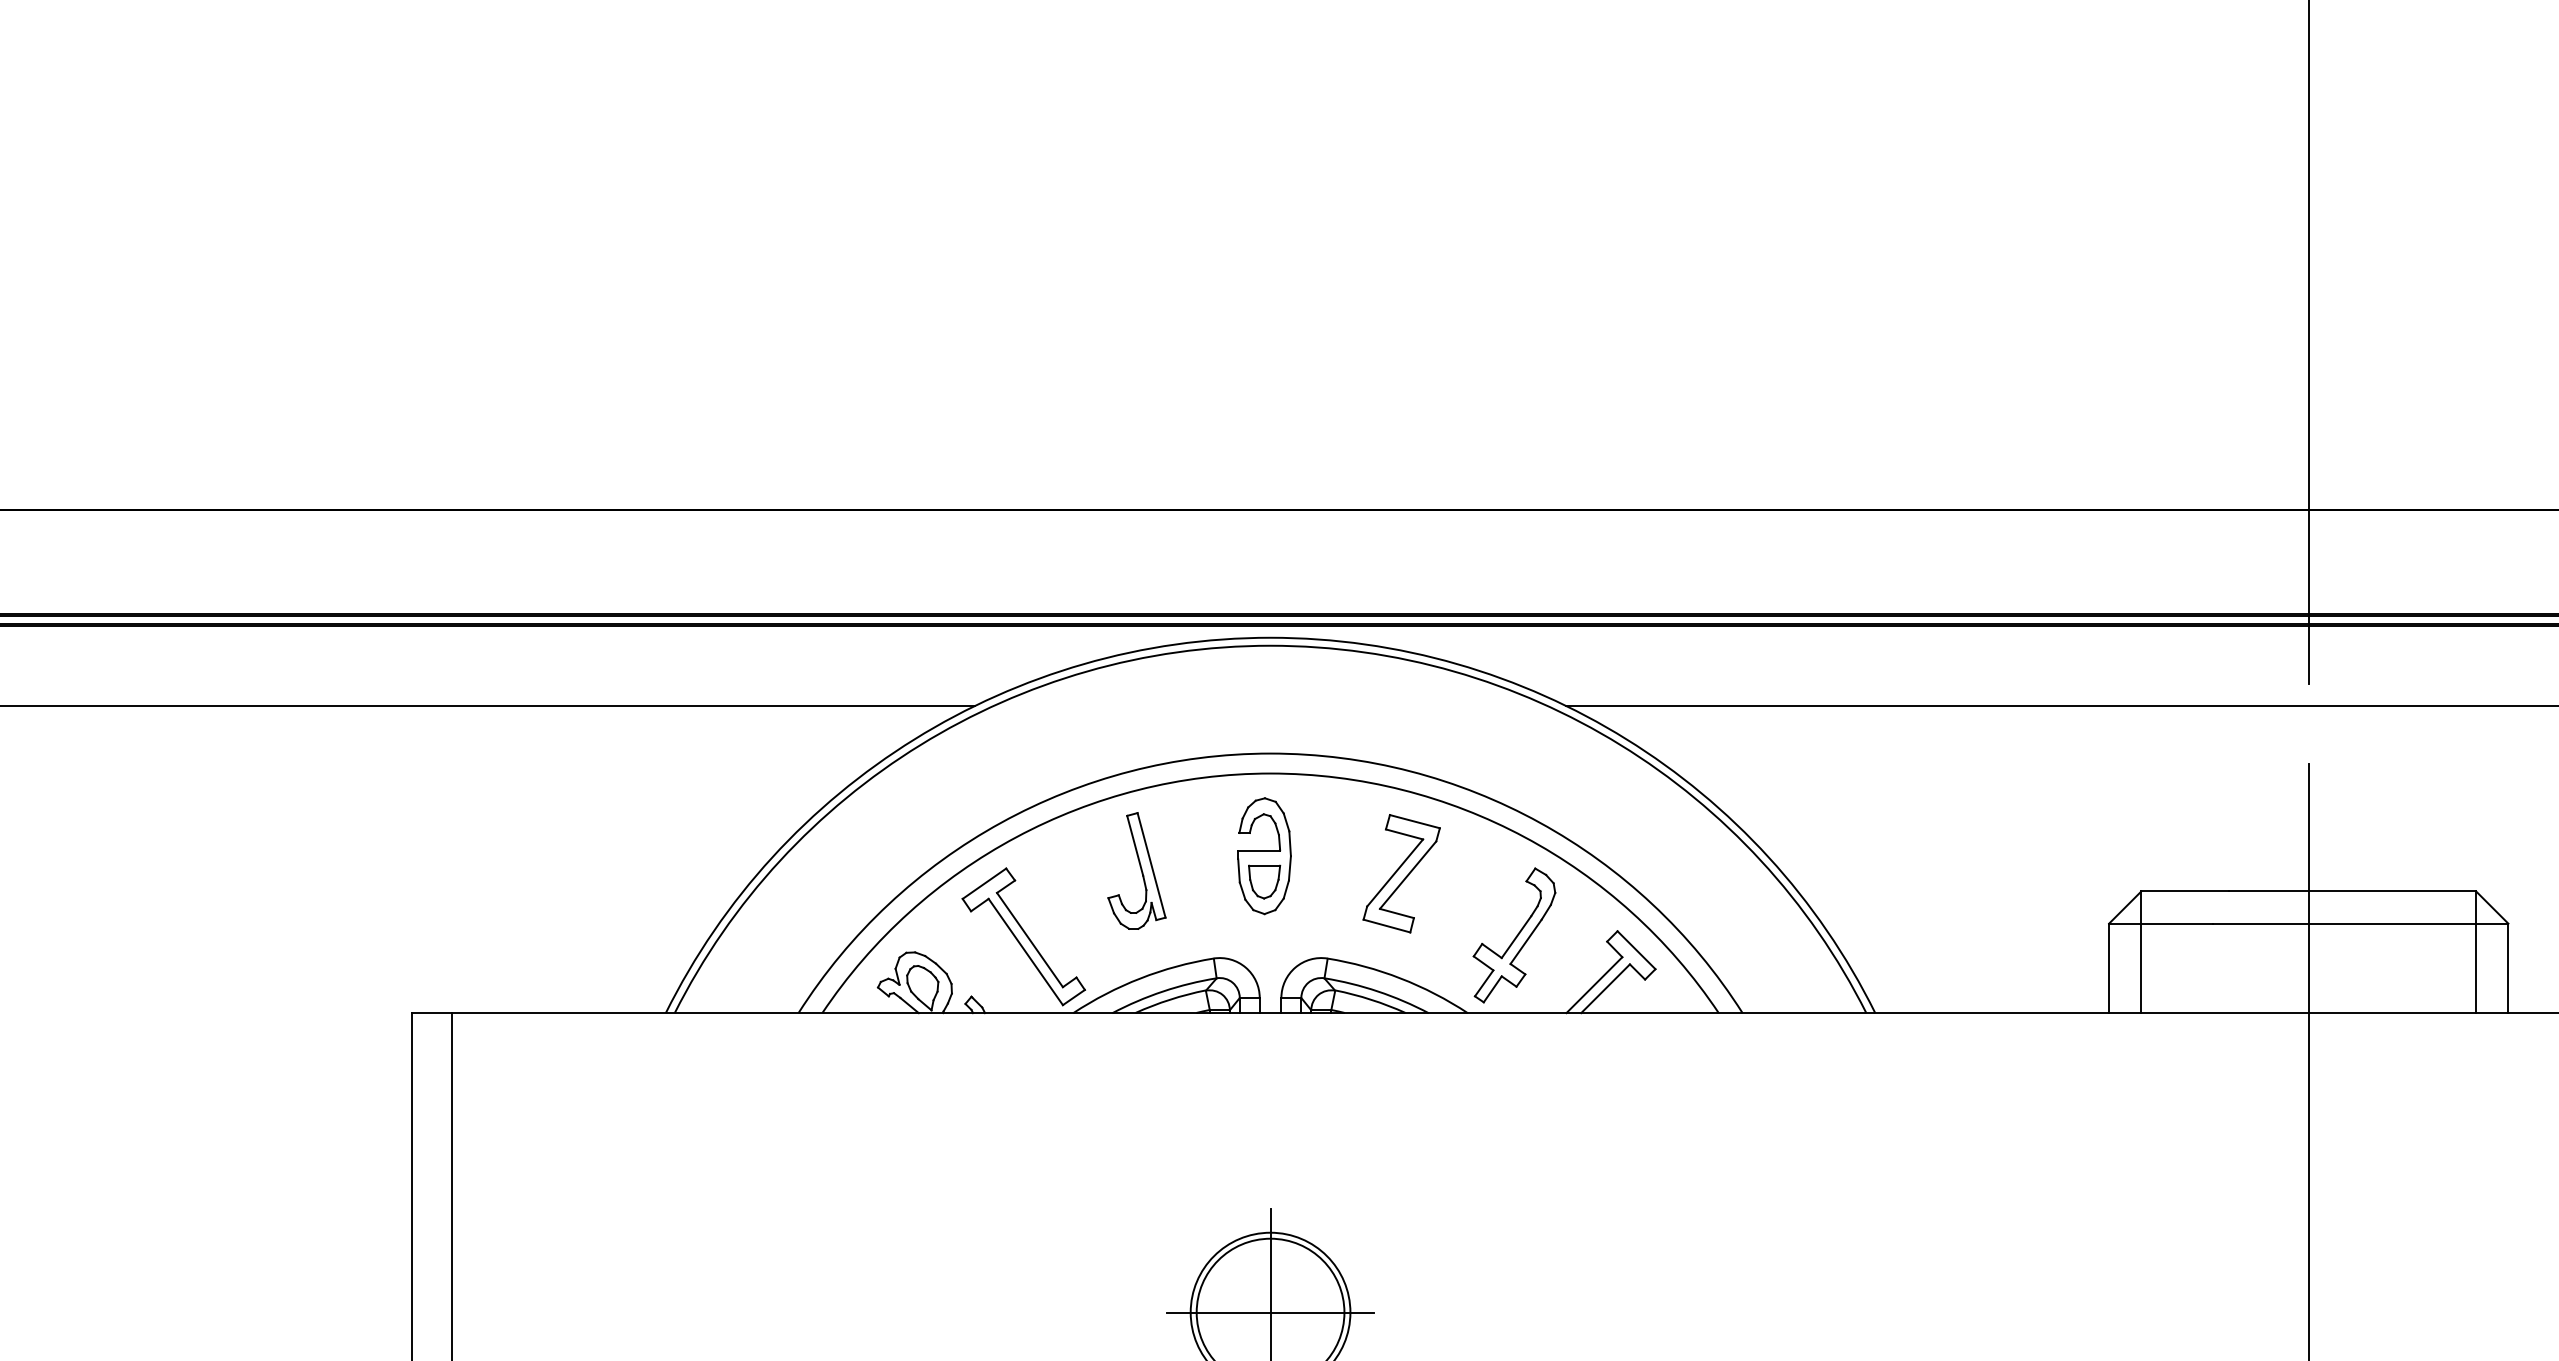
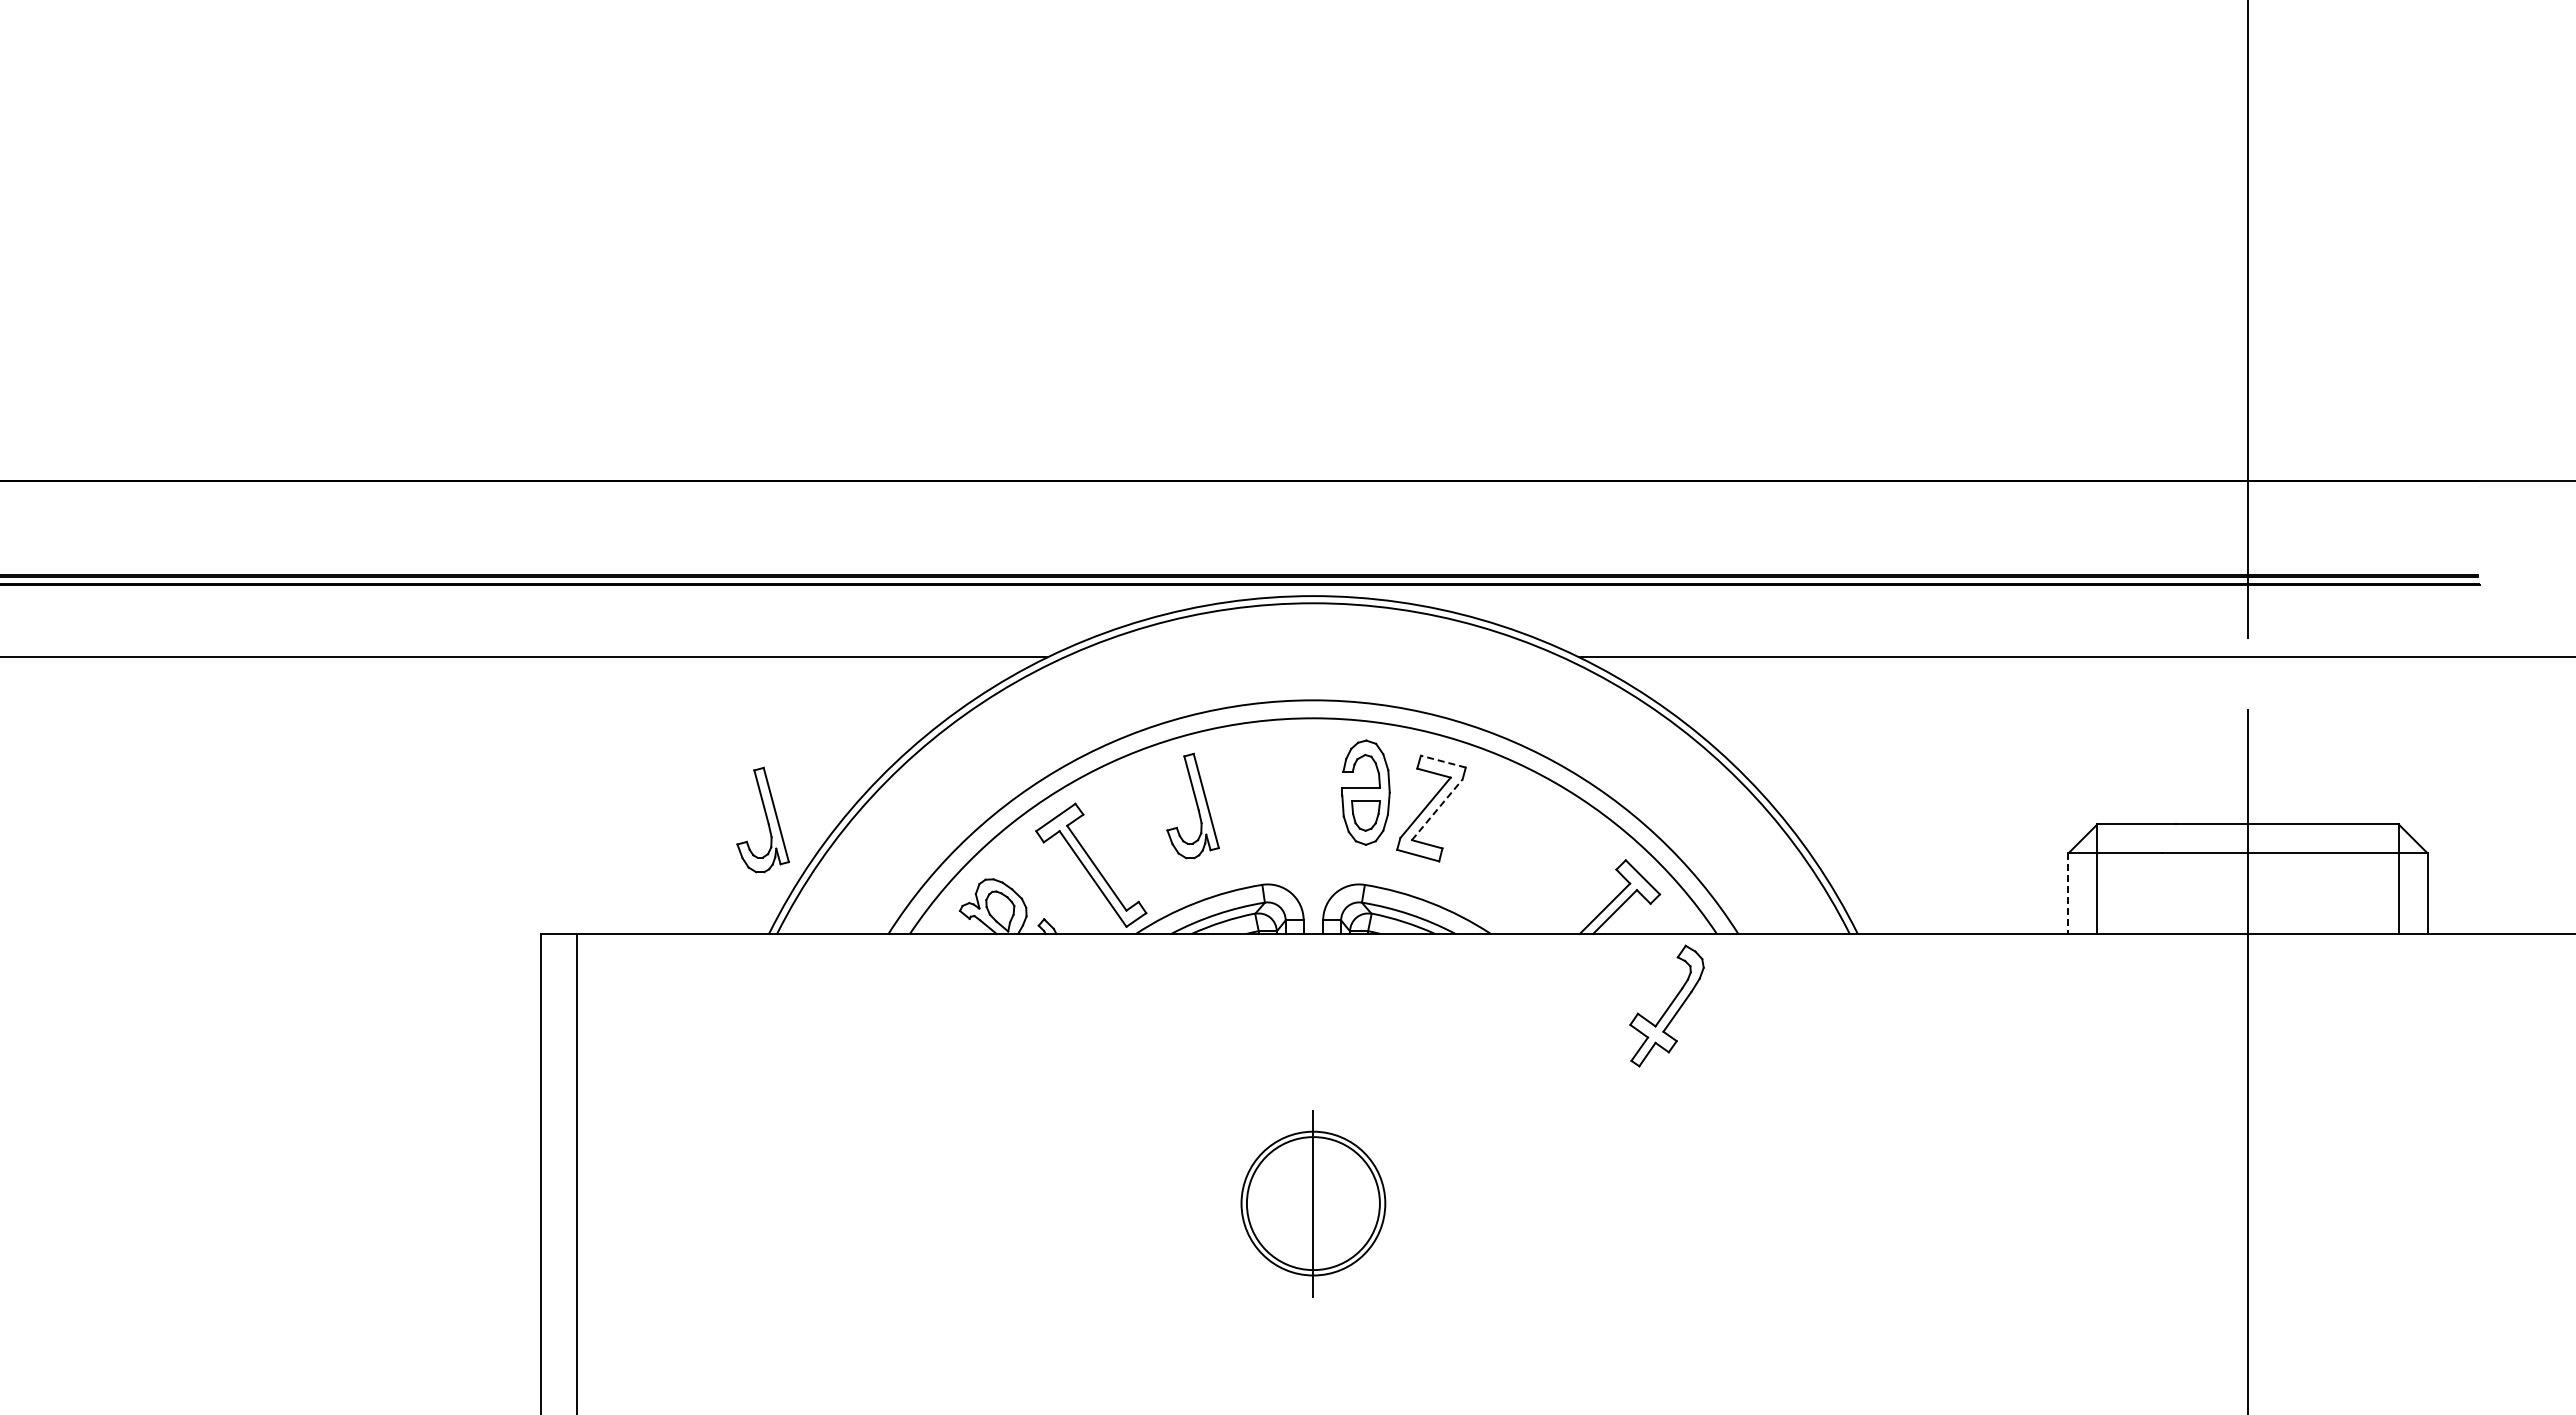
line: (1413, 821) -> (1442, 761), solid -> dashed
part: (1263, 855) -> (1365, 792), moved
line: (1408, 874) -> (1437, 809), solid -> dashed
part: (658, 885) -> (762, 819), added
part: (1513, 934) -> (1666, 1005), moved
line: (2109, 969) -> (2068, 894), solid -> dashed
line: (1270, 1312) -> (1313, 1203), removed

